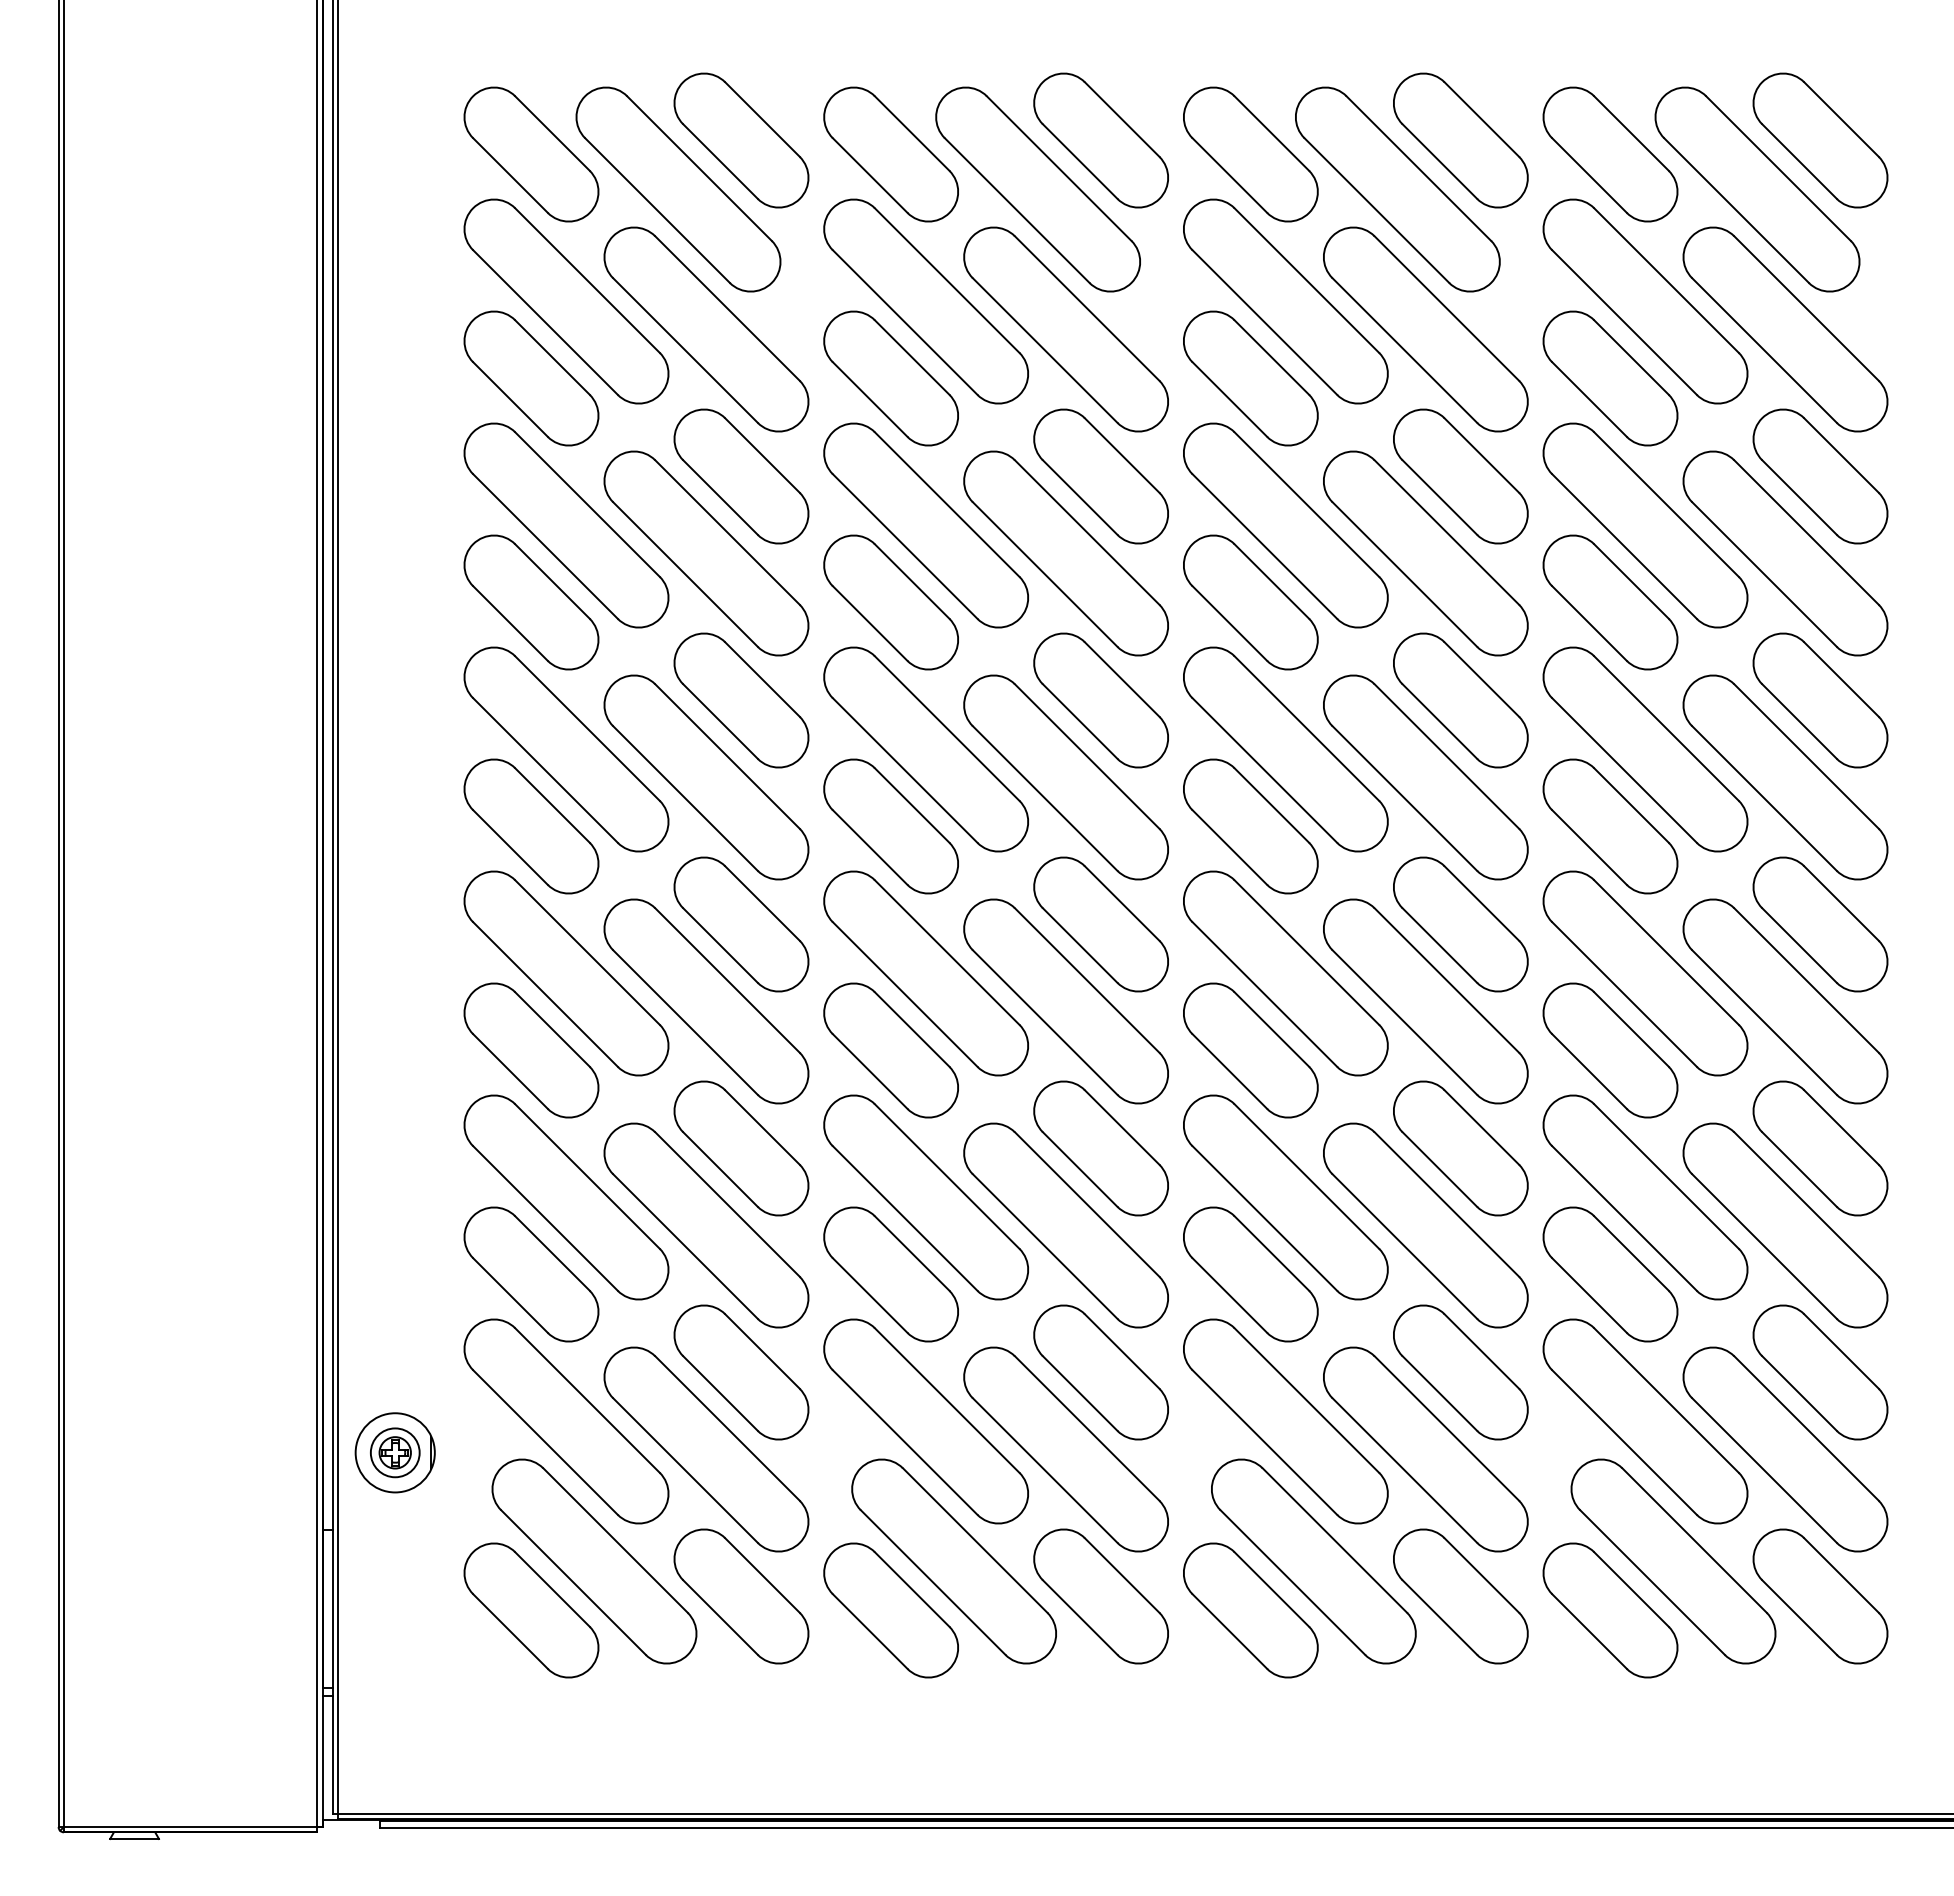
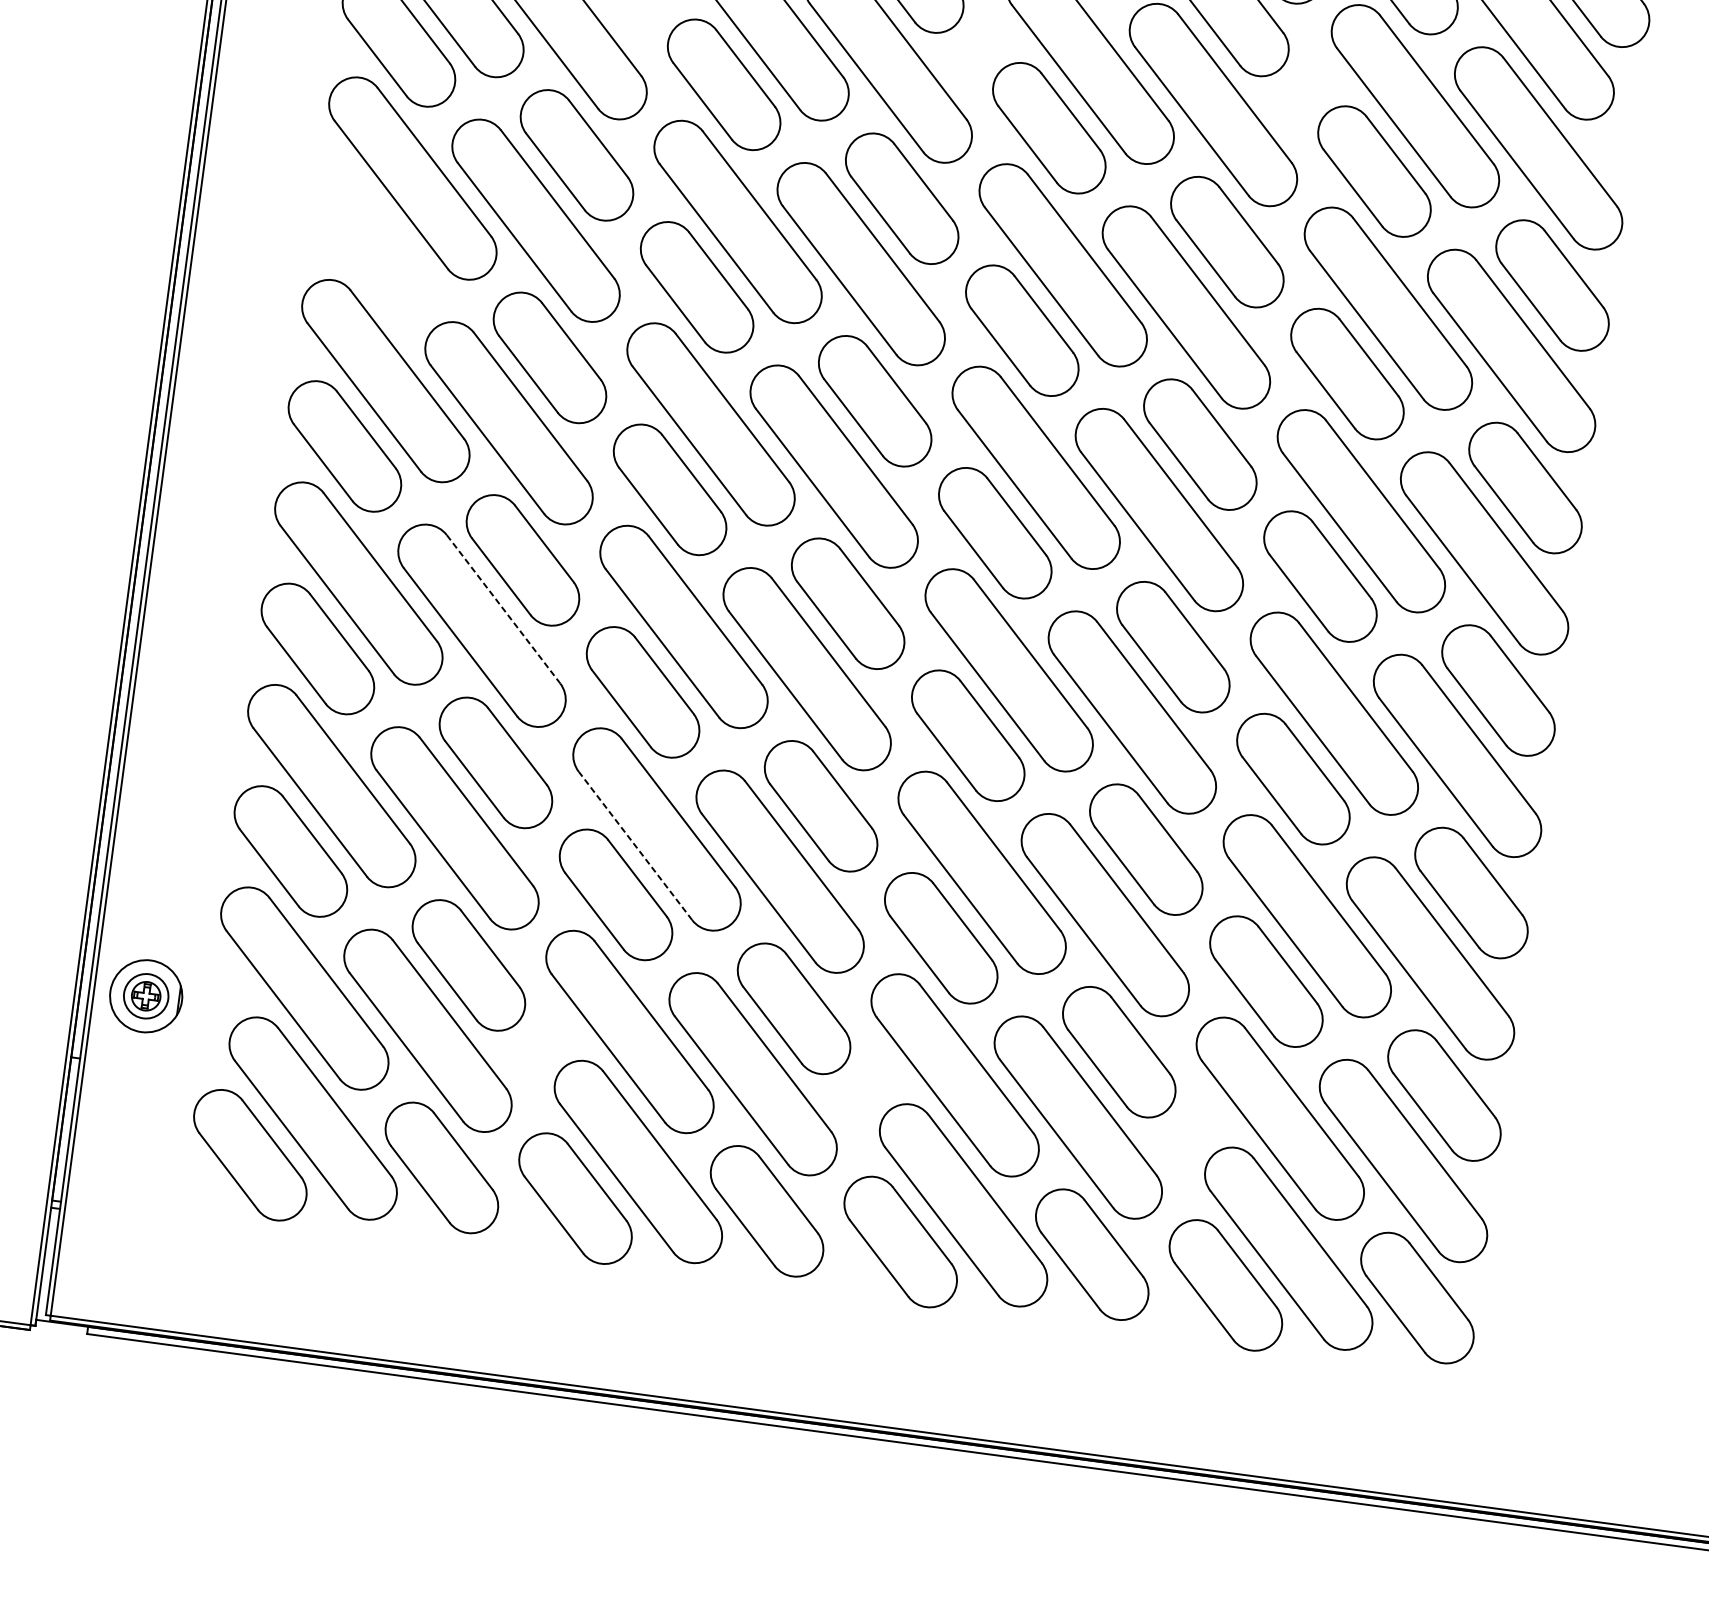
part: (531, 602) -> (371, 243), removed
line: (727, 980) -> (503, 609), solid -> dashed
line: (904, 1218) -> (634, 845), solid -> dashed

